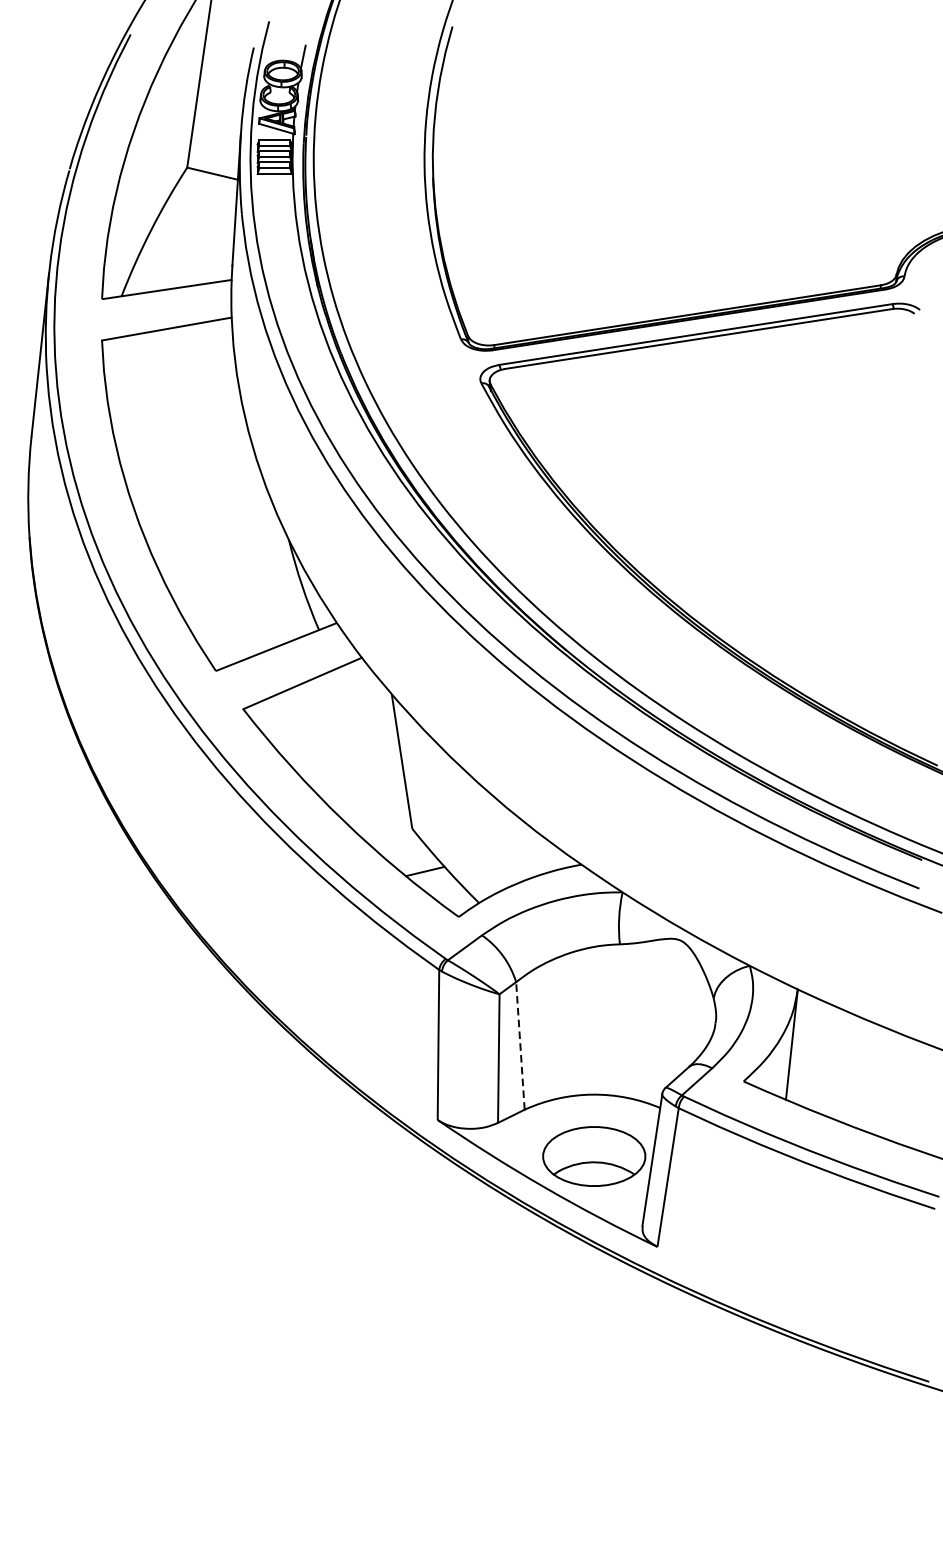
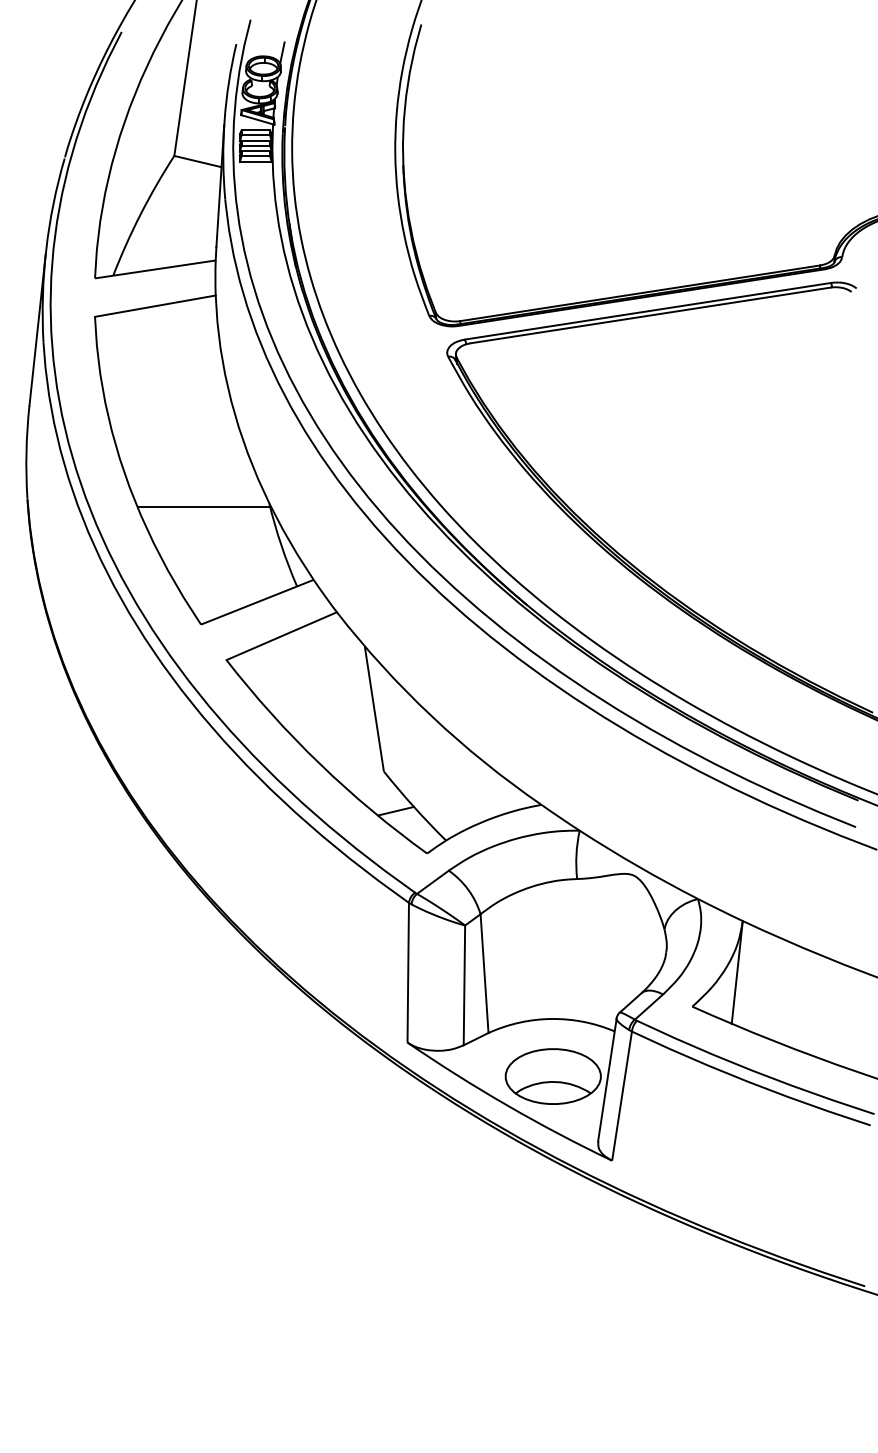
line: (218, 545) -> (203, 507), added
line: (520, 1045) -> (484, 973), dashed -> solid

